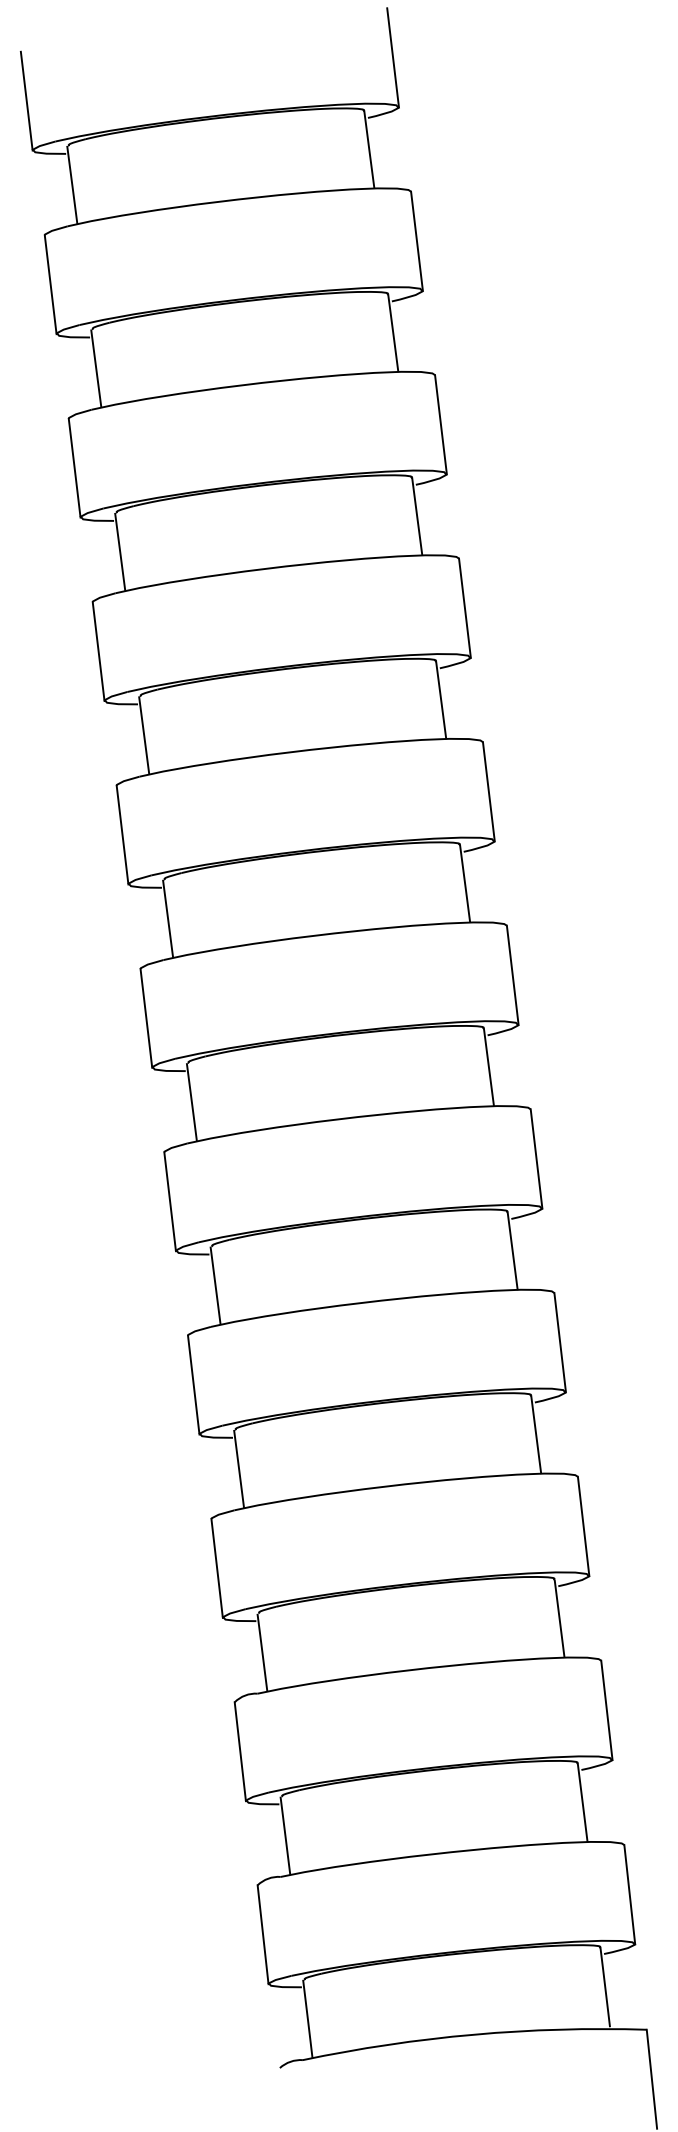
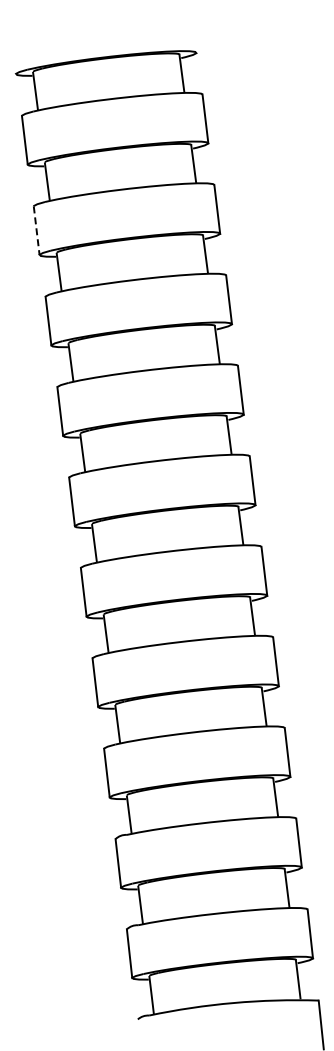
line: (392, 57) -> (193, 28), removed
line: (25, 100) -> (12, 49), removed
line: (74, 467) -> (36, 230), solid -> dashed

